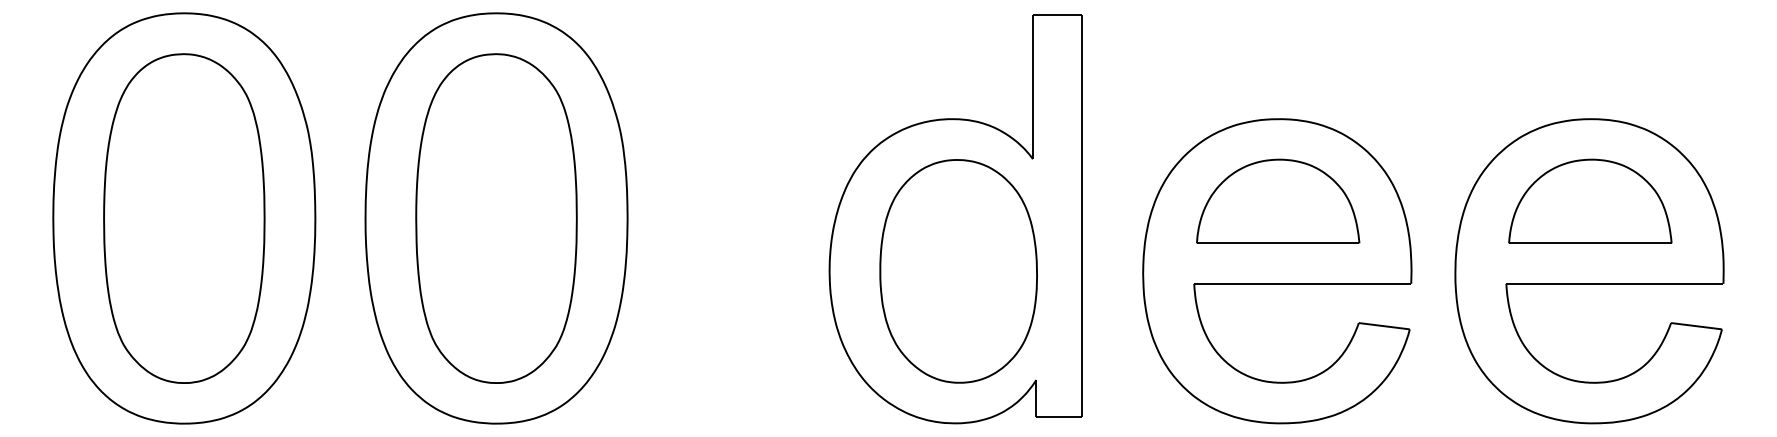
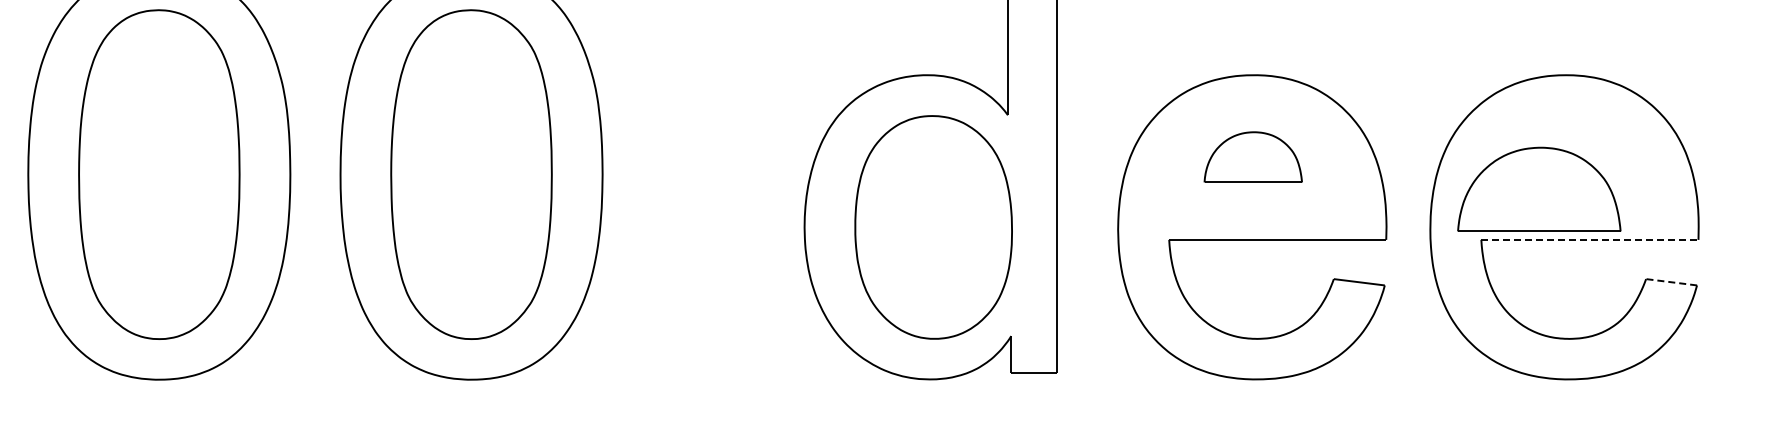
part: (1278, 200) -> (1253, 156), size x0.6
part: (1590, 200) -> (1539, 188), moved
line: (1614, 283) -> (1589, 239), solid -> dashed
line: (1696, 326) -> (1671, 282), solid -> dashed

